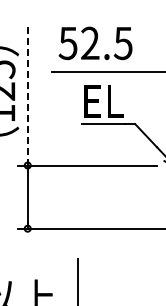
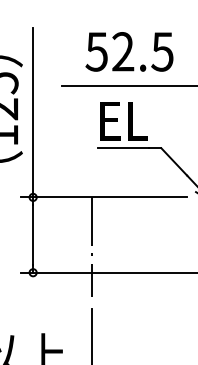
text: (95, 43) -> (129, 52), moved
line: (27, 94) -> (32, 112), dashed -> solid
line: (77, 207) -> (92, 247), added

